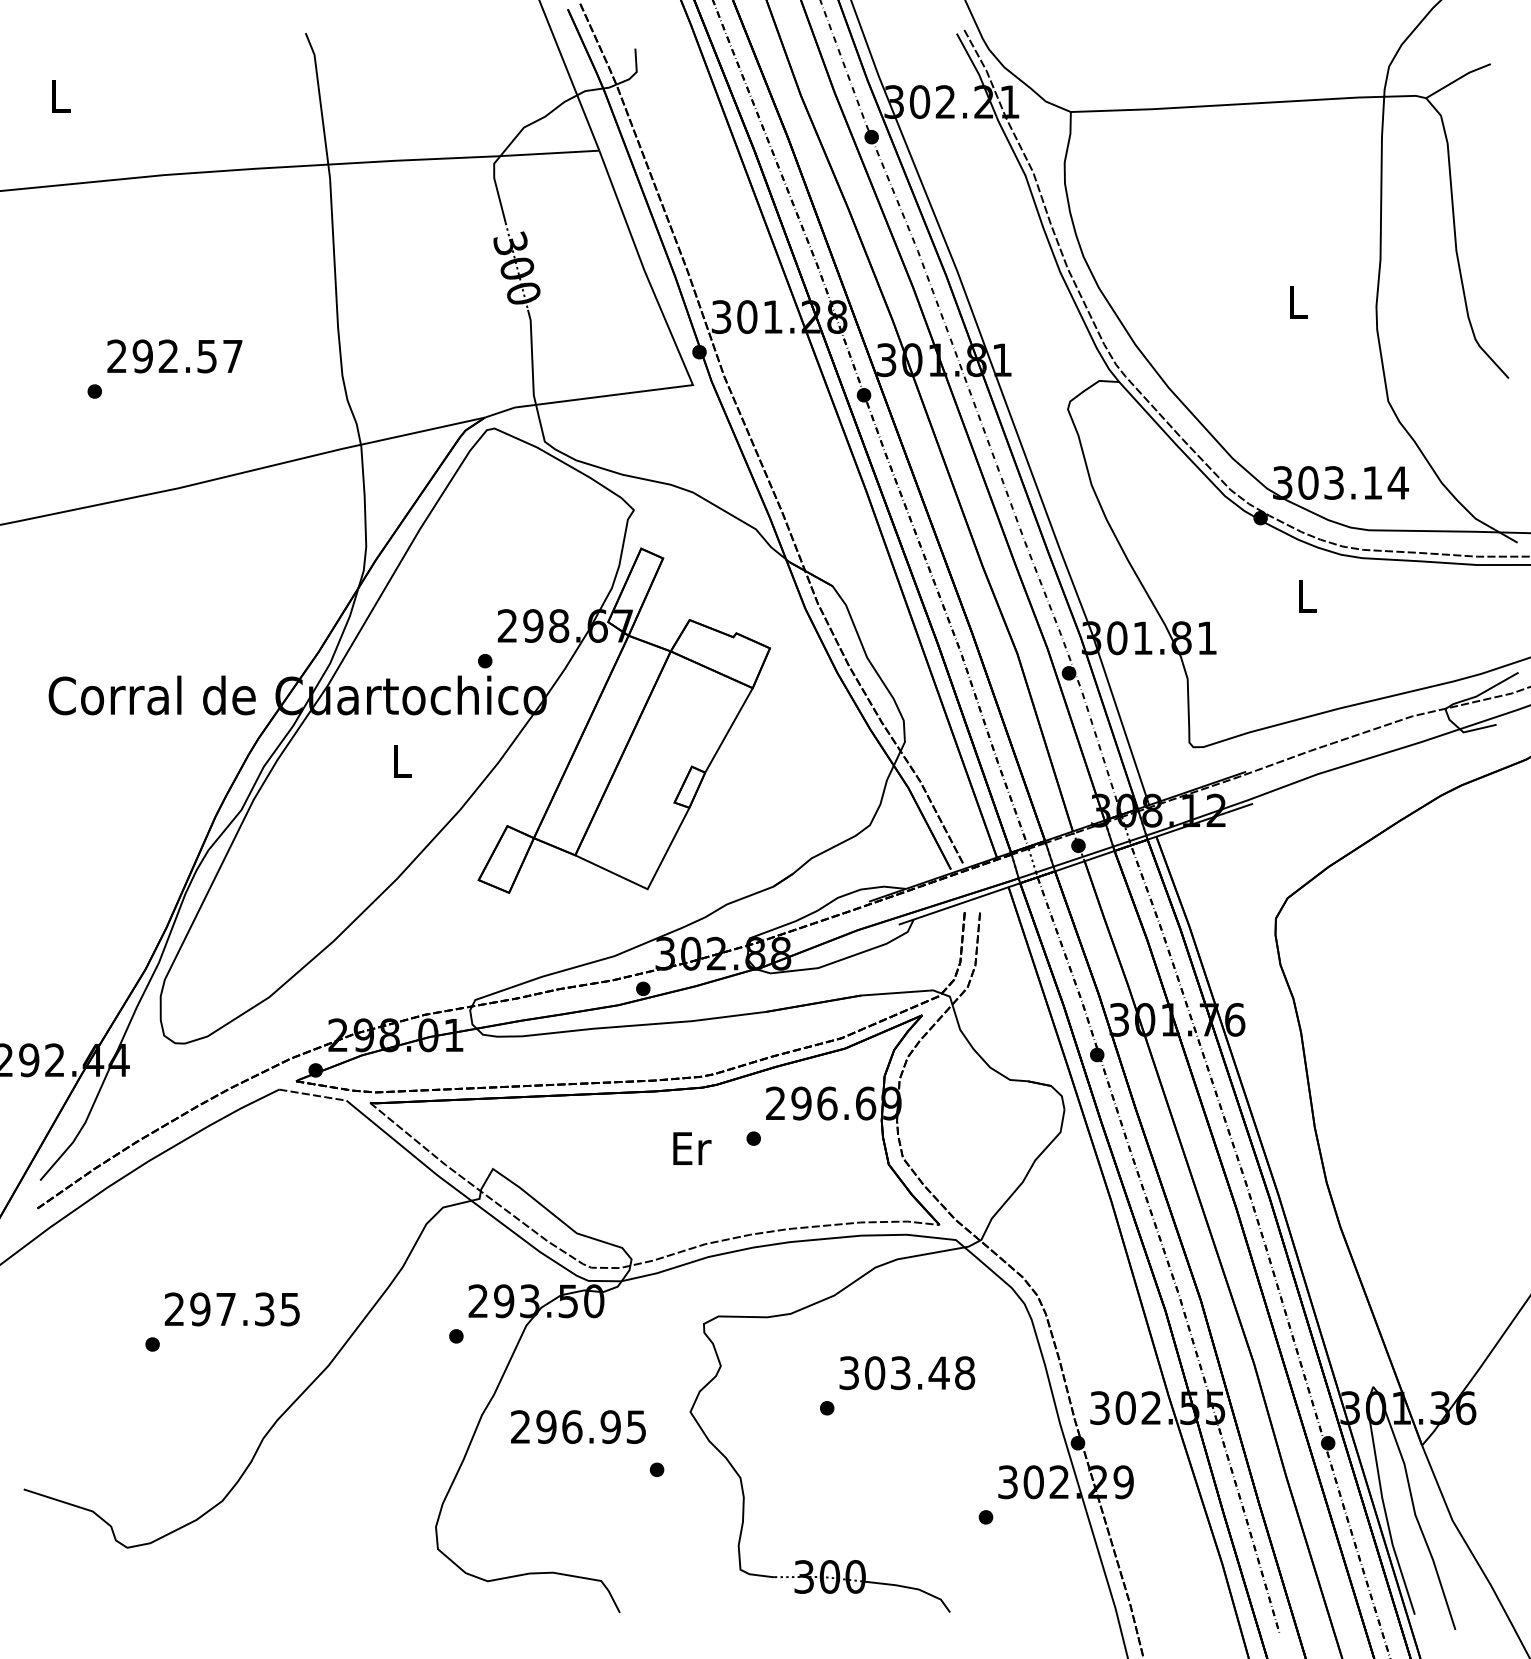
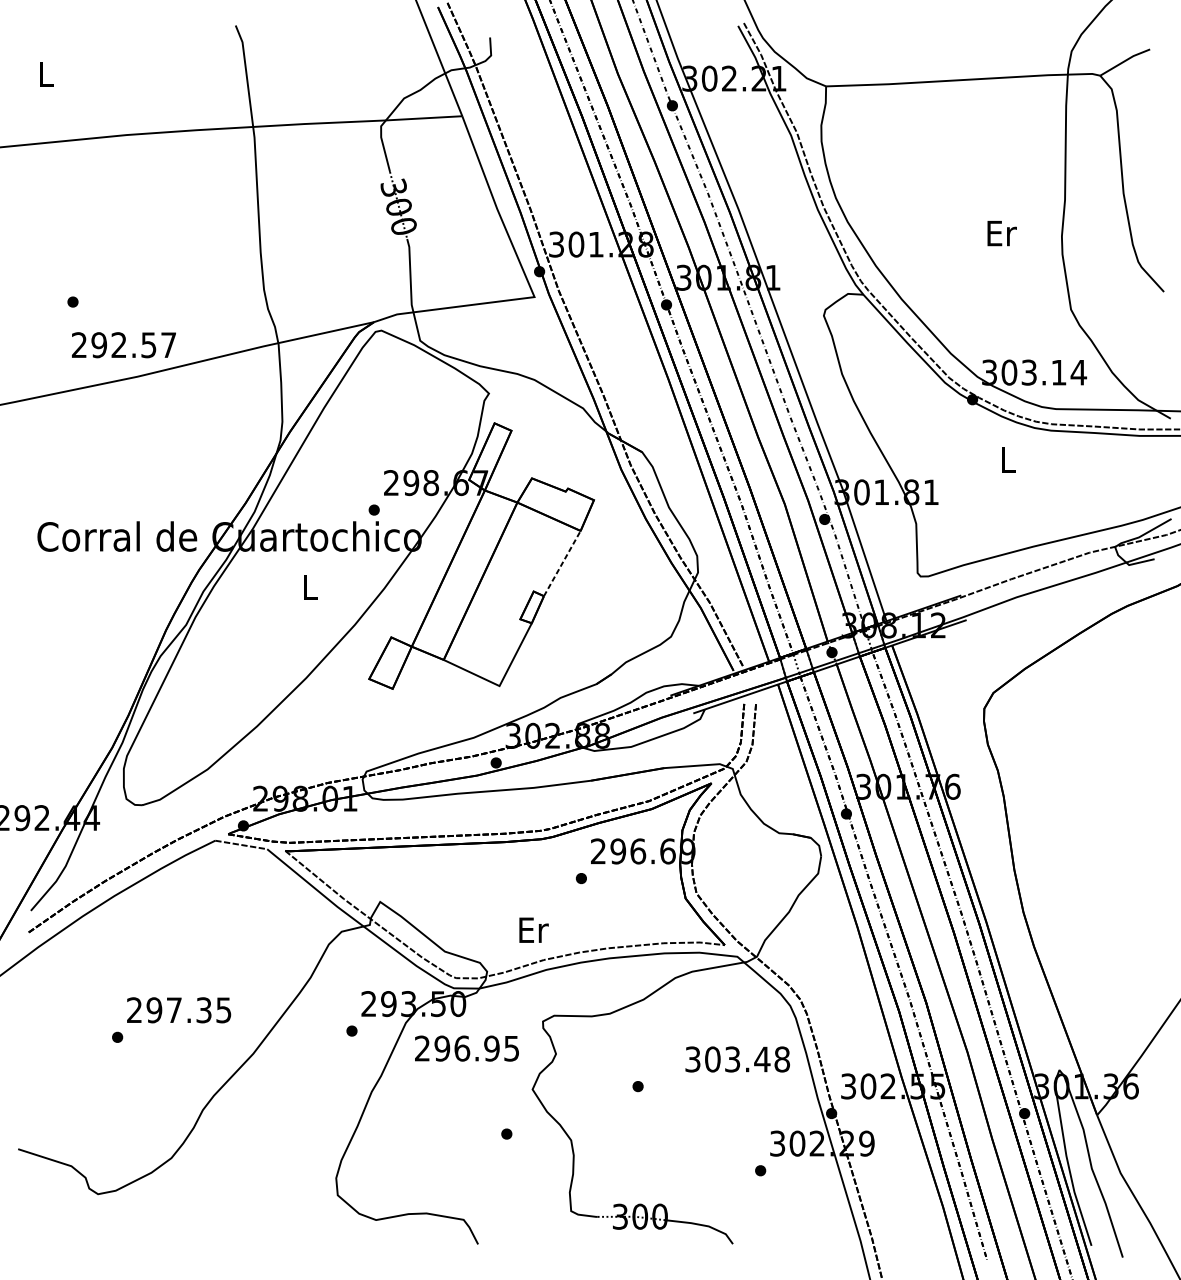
text: (1299, 302) -> (1002, 233), L -> Er
text: (174, 356) -> (123, 345), moved
line: (729, 730) -> (562, 563), solid -> dashed
text: (692, 1148) -> (534, 930), moved
text: (907, 1373) -> (737, 1059), moved
text: (578, 1426) -> (467, 1048), moved

